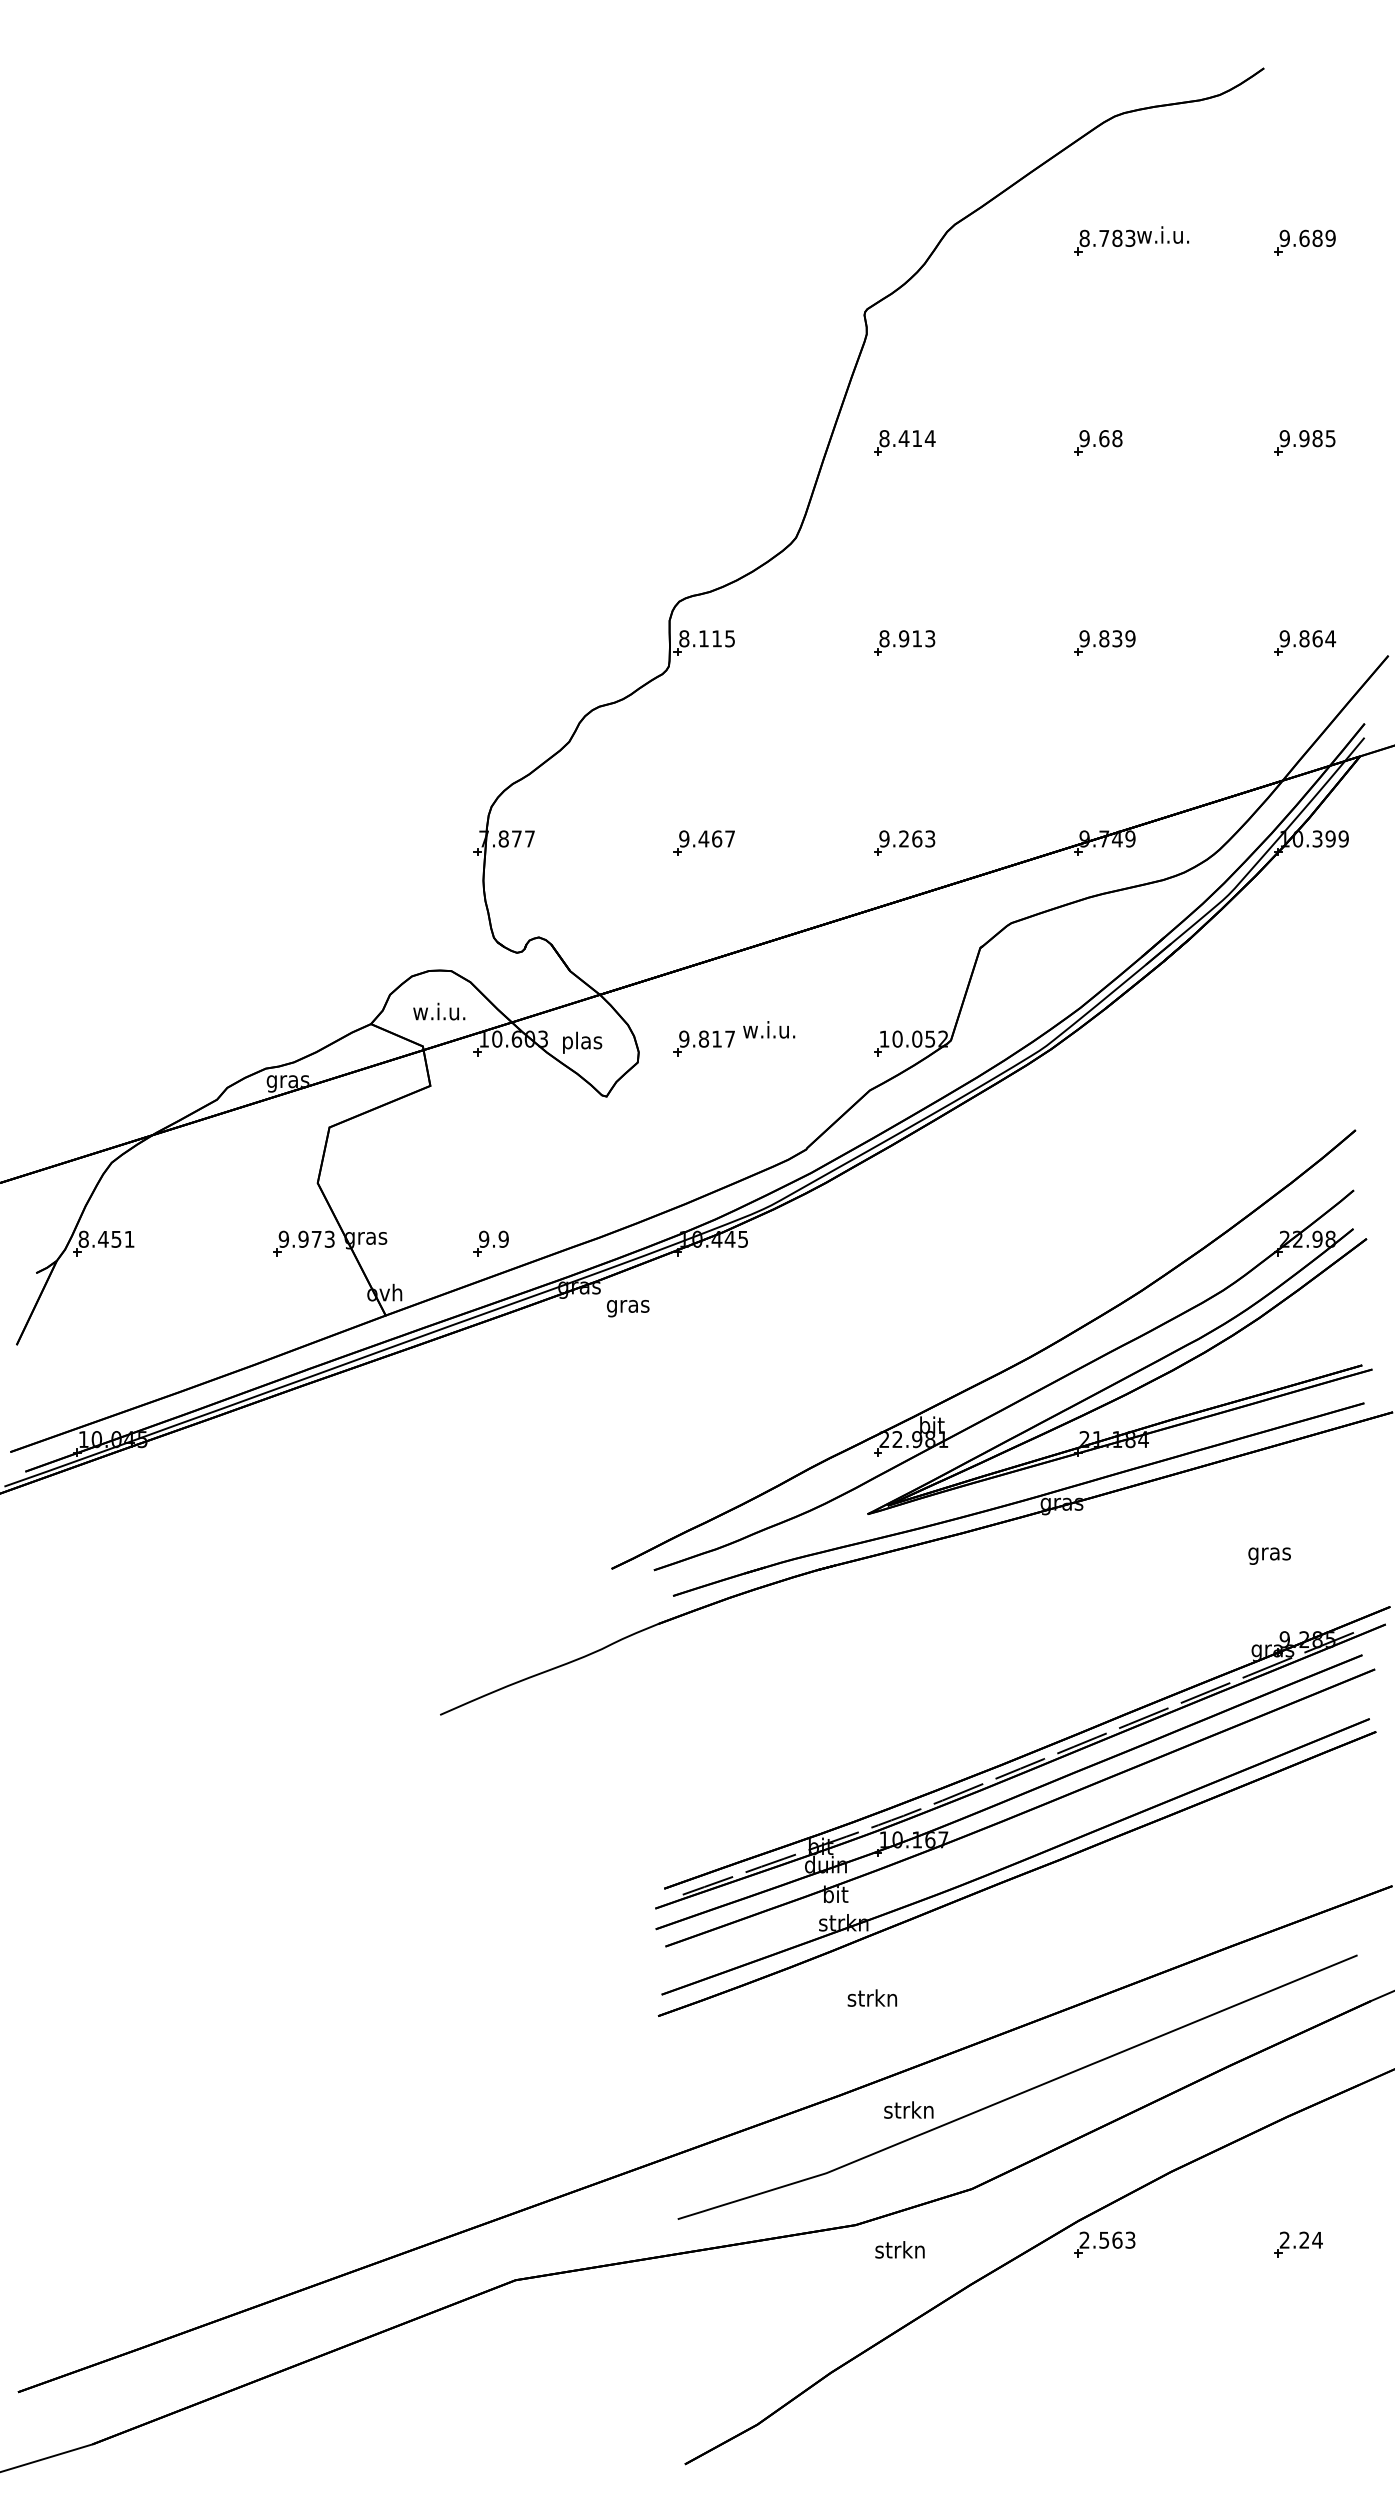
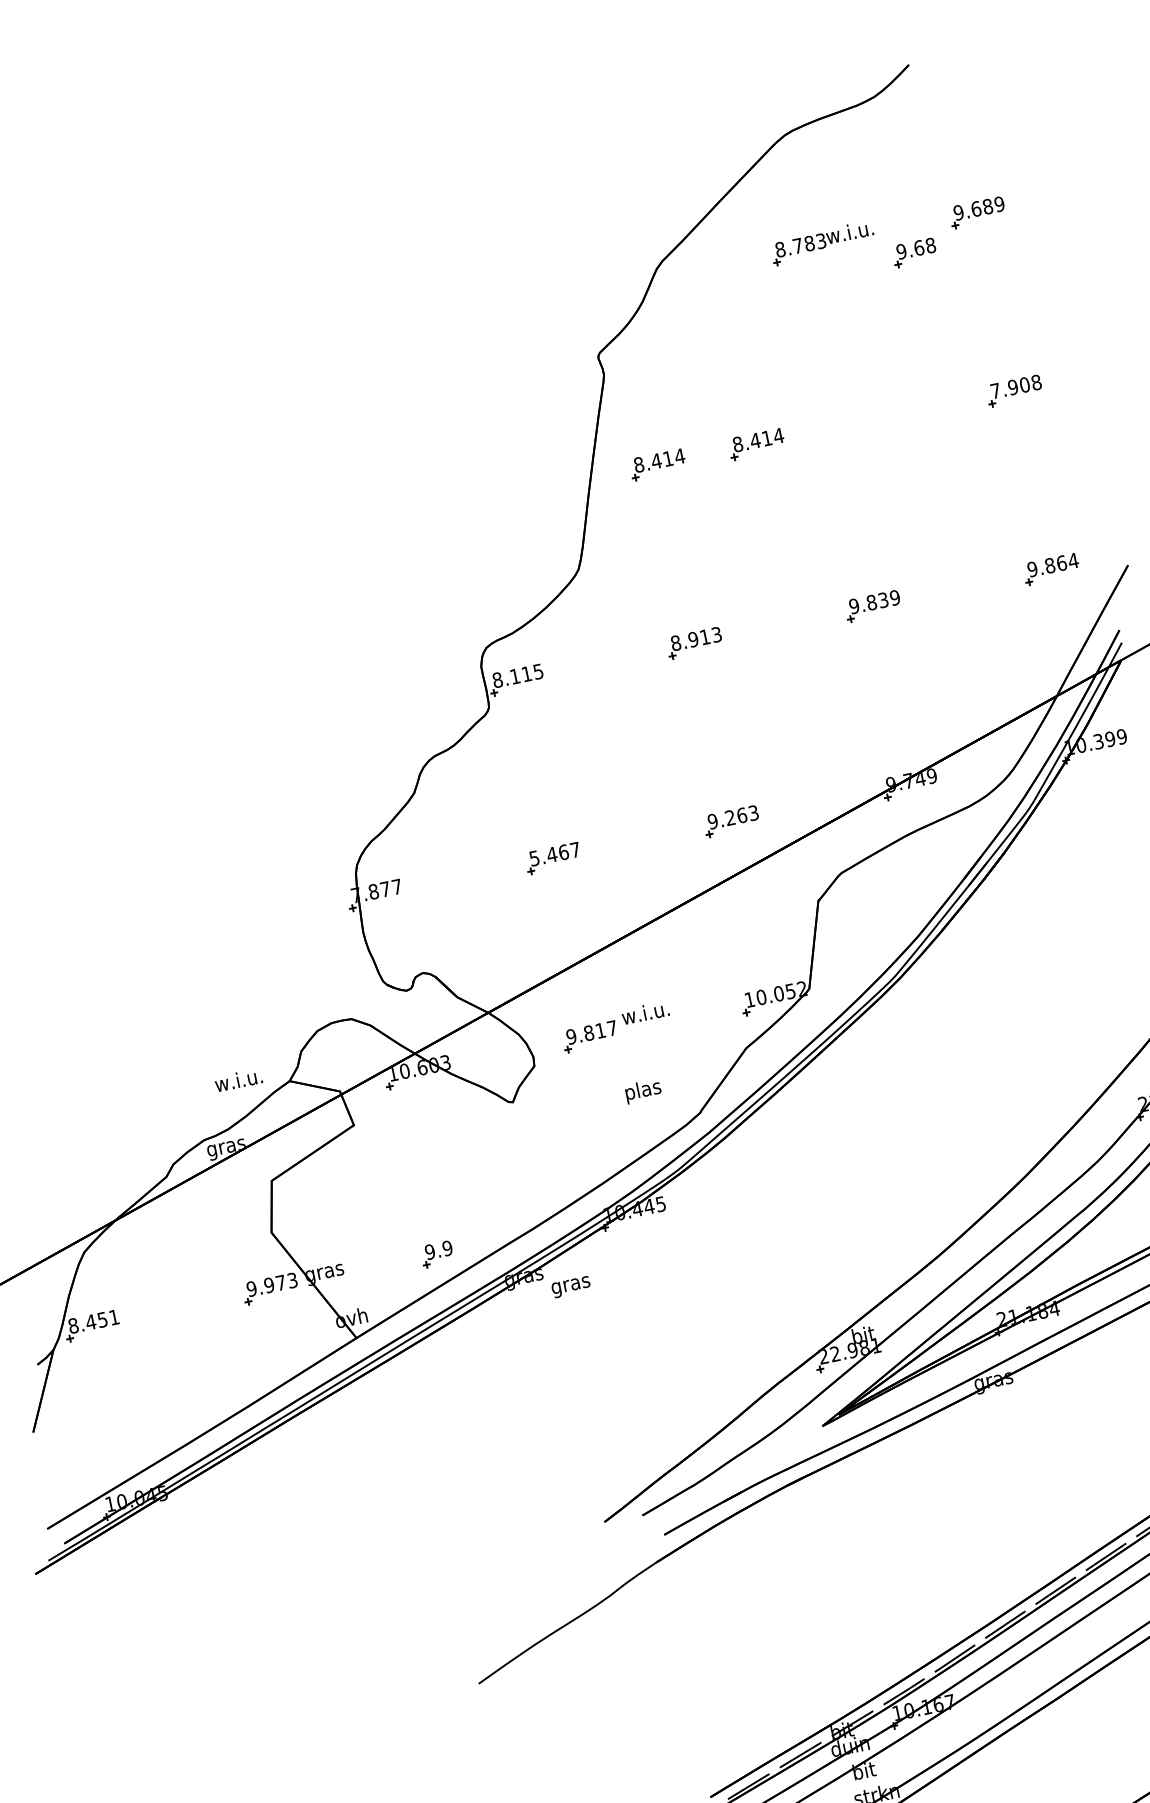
text: (1307, 438) -> (1015, 386), 9.985 -> 7.908
part: (1015, 442) -> (756, 444), added
part: (1098, 442) -> (914, 252), moved
text: (684, 838) -> (534, 857), 9.467 -> 5.467
text: (439, 1011) -> (238, 1079), moved
text: (582, 1042) -> (643, 1090), moved

